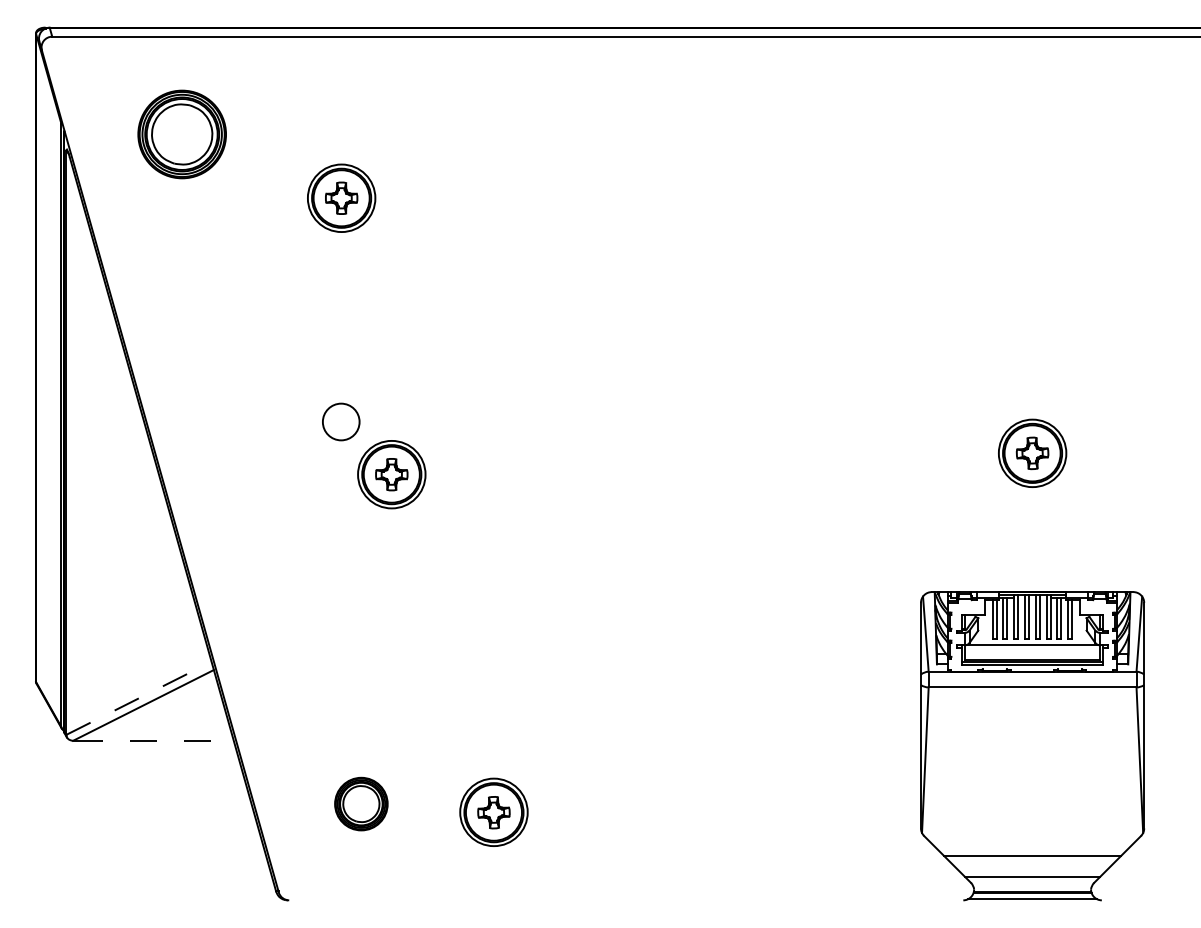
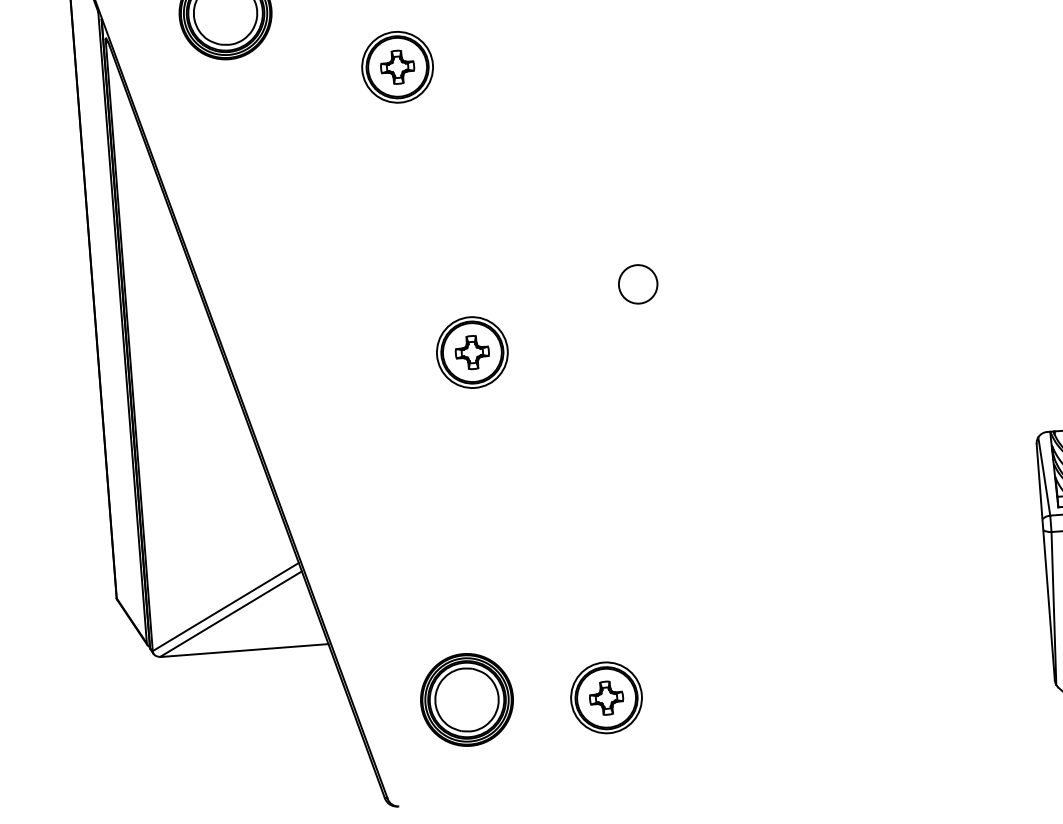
circle: (341, 421) -> (638, 283), moved
line: (139, 698) -> (226, 607), dashed -> solid
line: (154, 741) -> (245, 651), dashed -> solid
part: (361, 803) -> (467, 699), size x1.67

